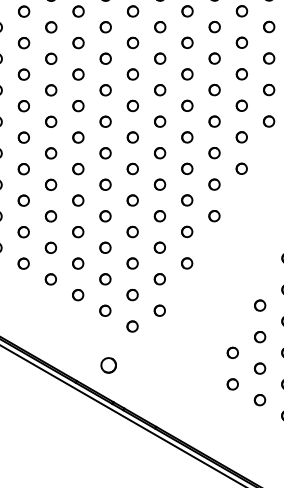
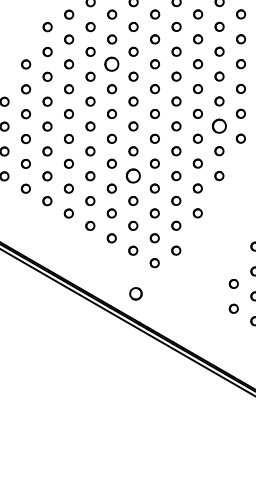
part: (78, 74) -> (112, 64), size x1.6
part: (214, 153) -> (219, 126), size x1.6
part: (105, 216) -> (133, 176), size x1.6

